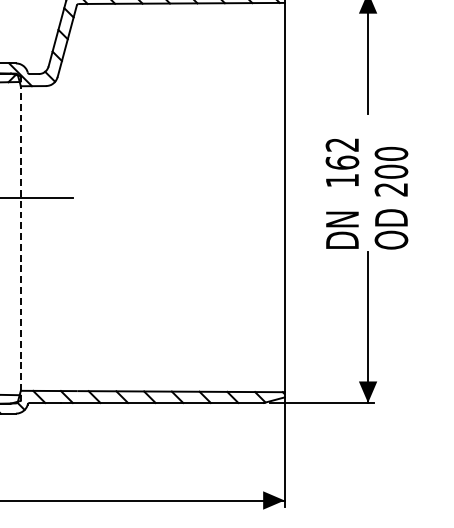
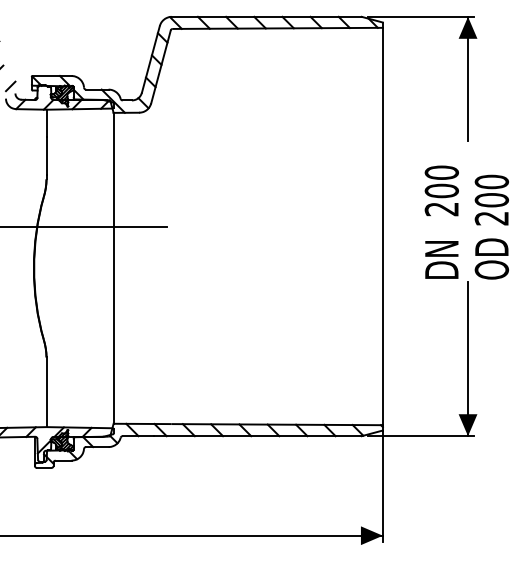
text: (342, 162) -> (441, 190), 162 -> 200
line: (20, 237) -> (113, 267), dashed -> solid

